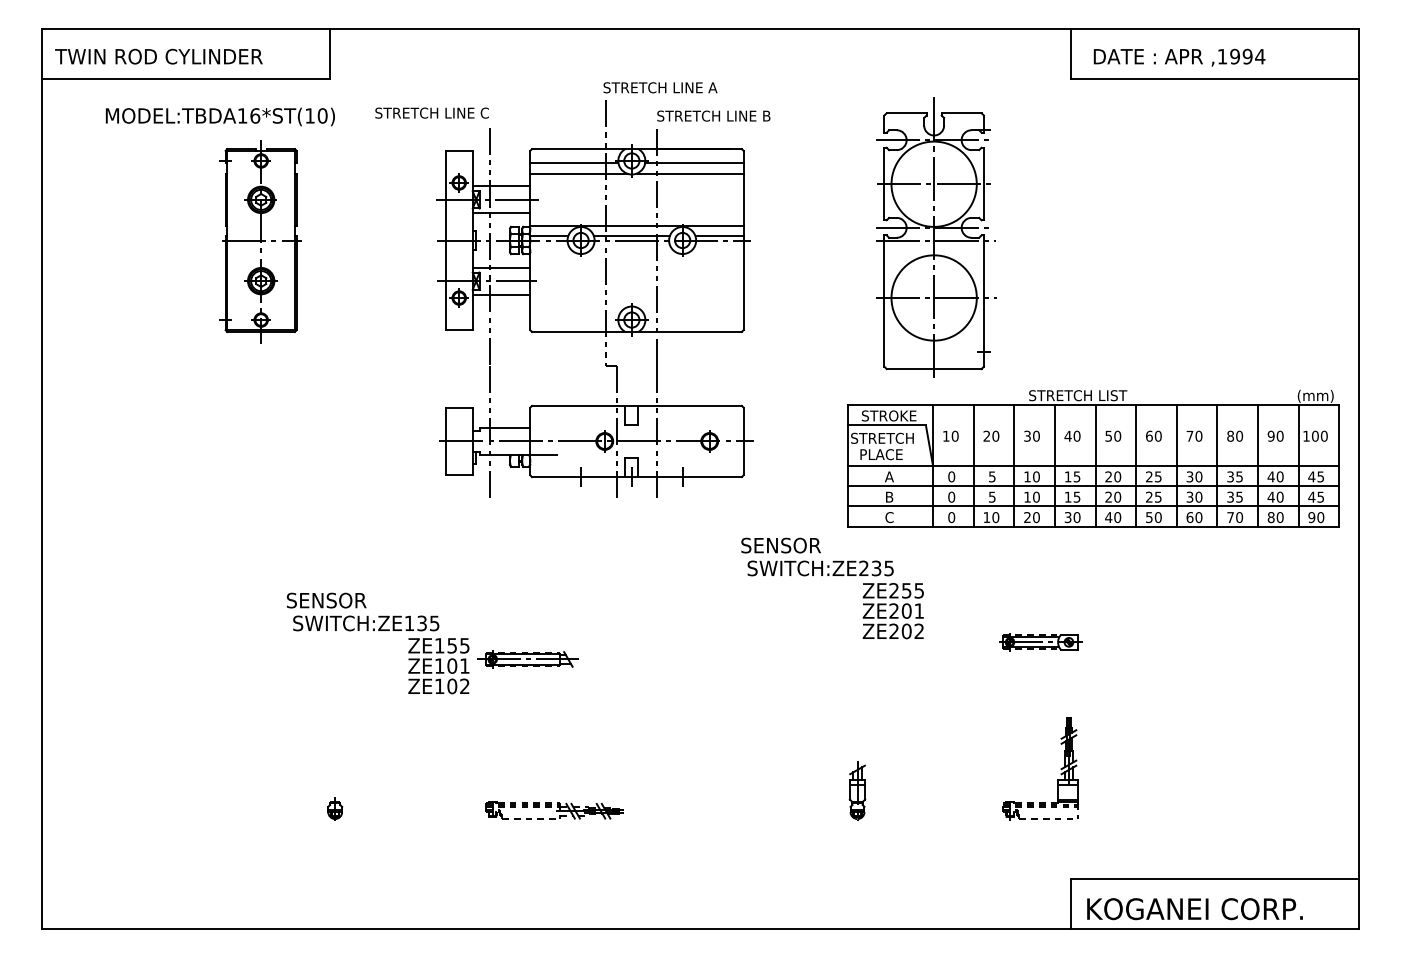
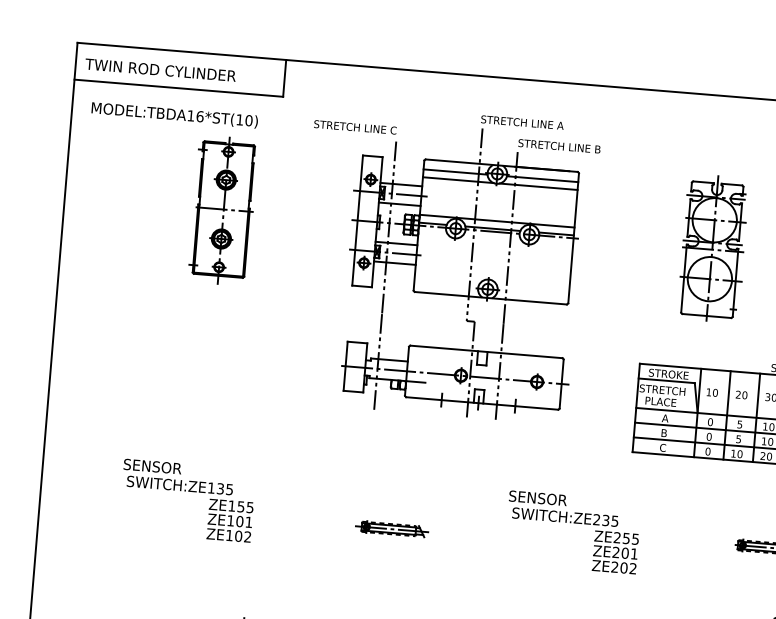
text: (219, 116) -> (174, 114), moved
part: (936, 238) -> (713, 248), size x0.71
text: (832, 588) -> (572, 532), moved
text: (378, 643) -> (187, 500), moved

